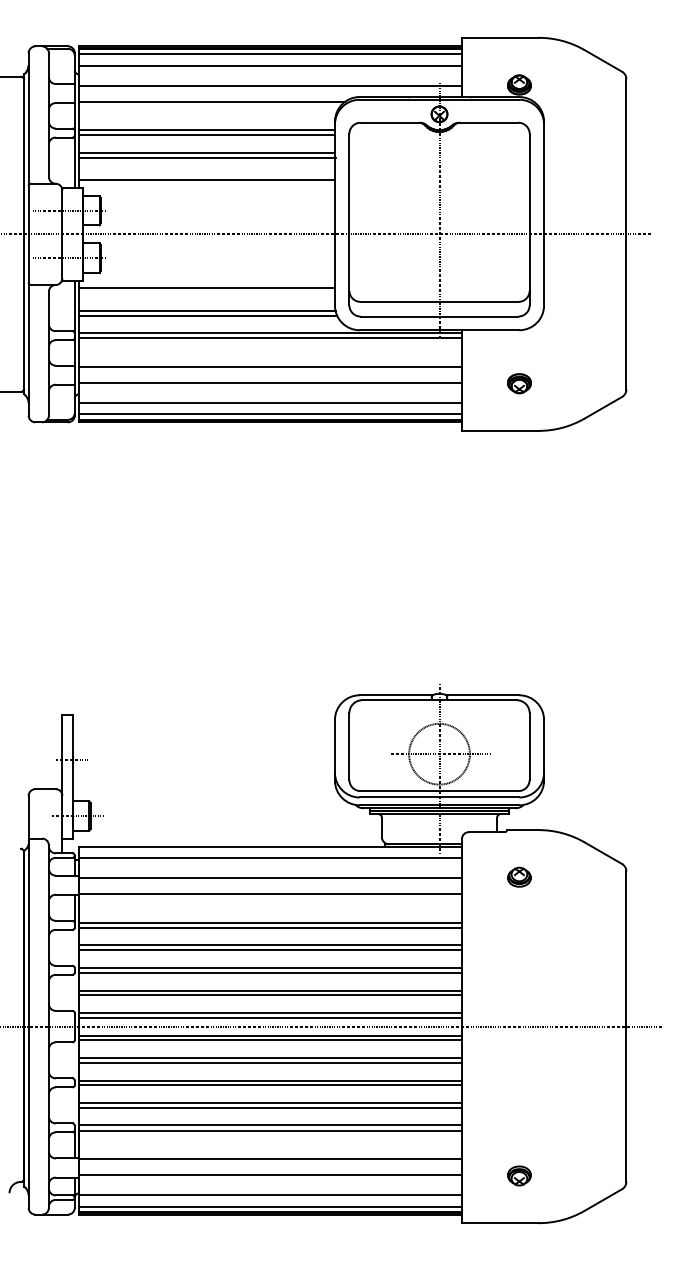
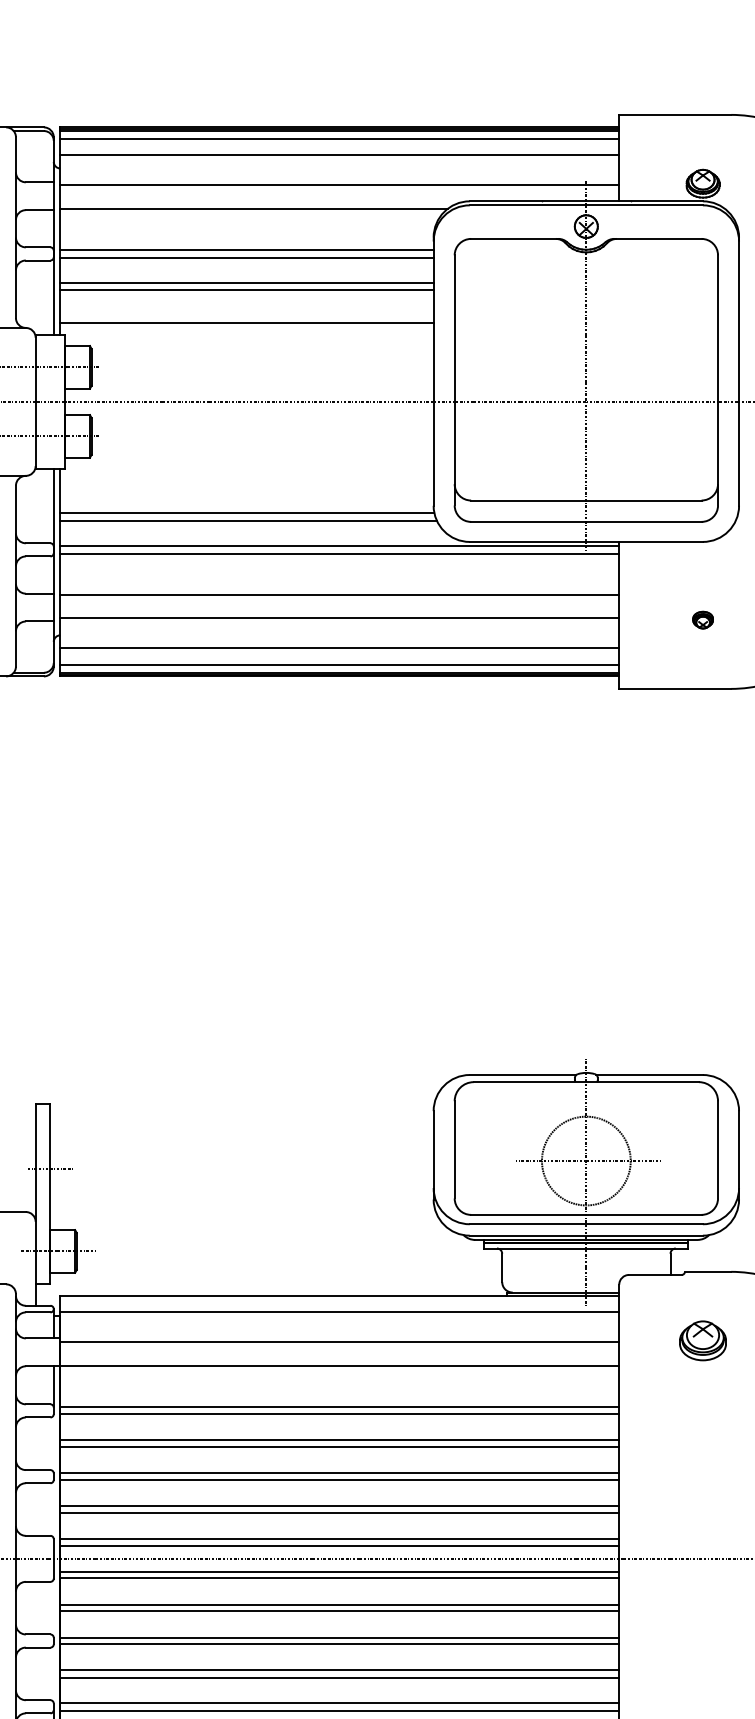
line: (206, 288) -> (246, 480), removed
part: (519, 383) -> (703, 619), size x0.6
part: (519, 876) -> (703, 1339), size x1.4

